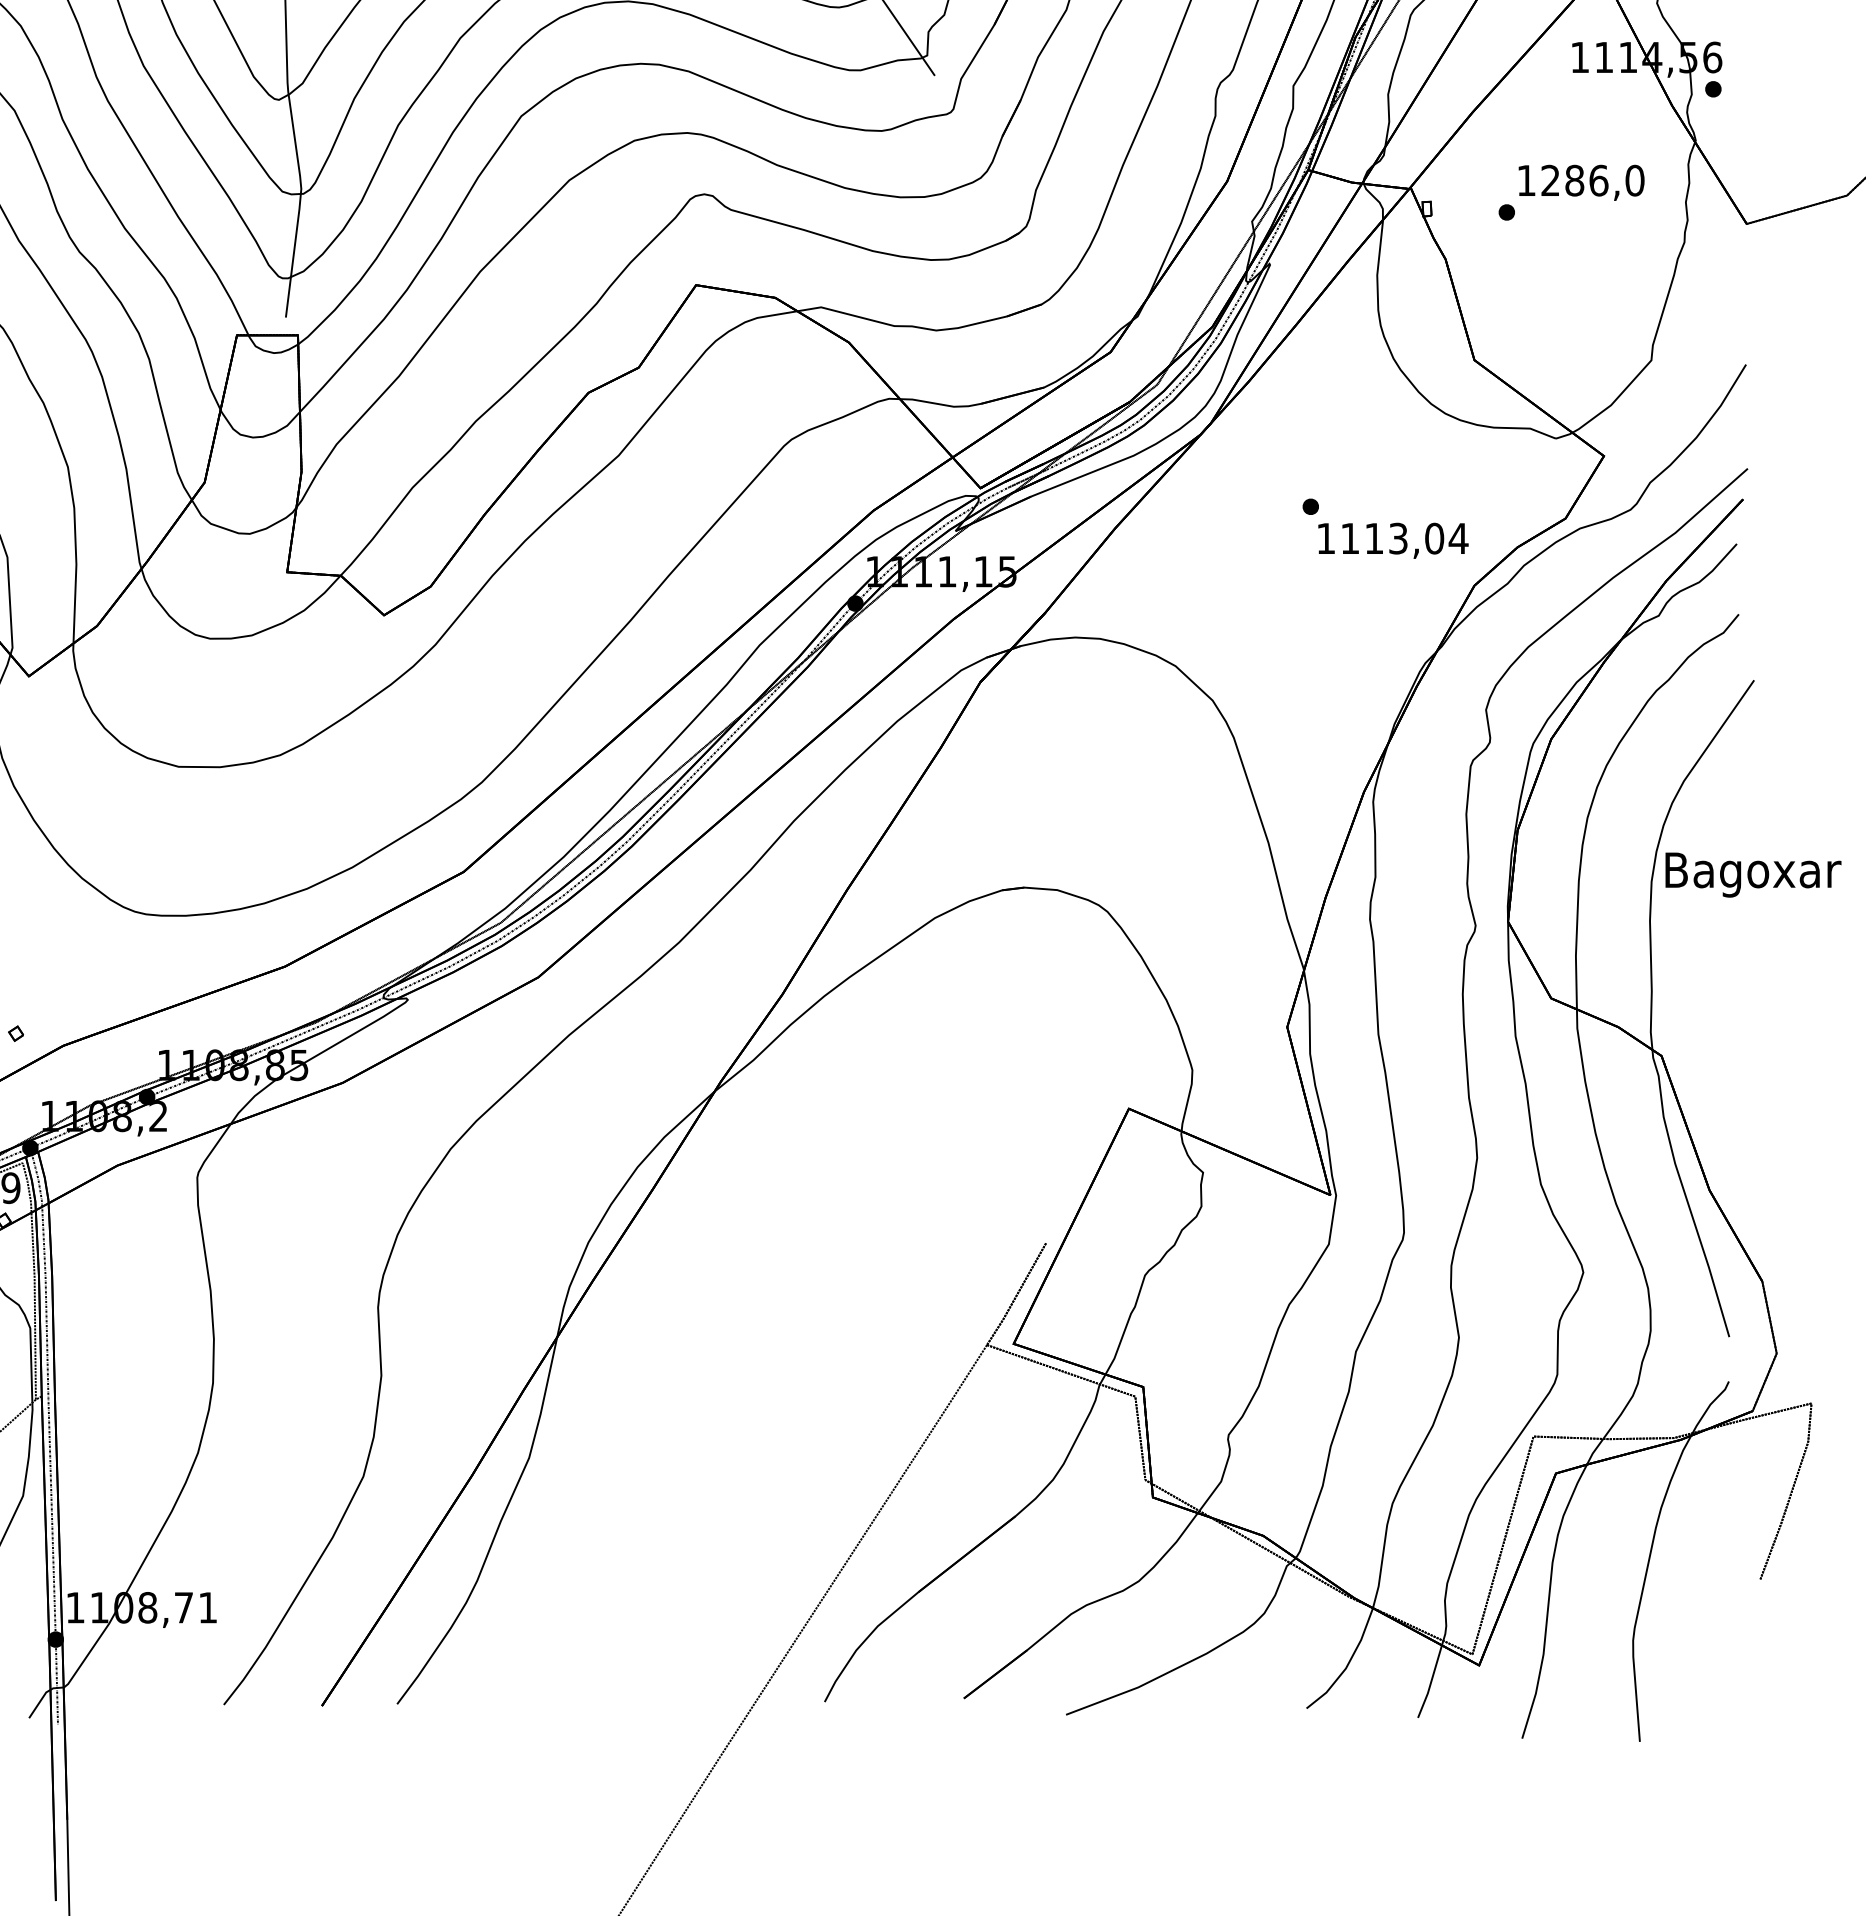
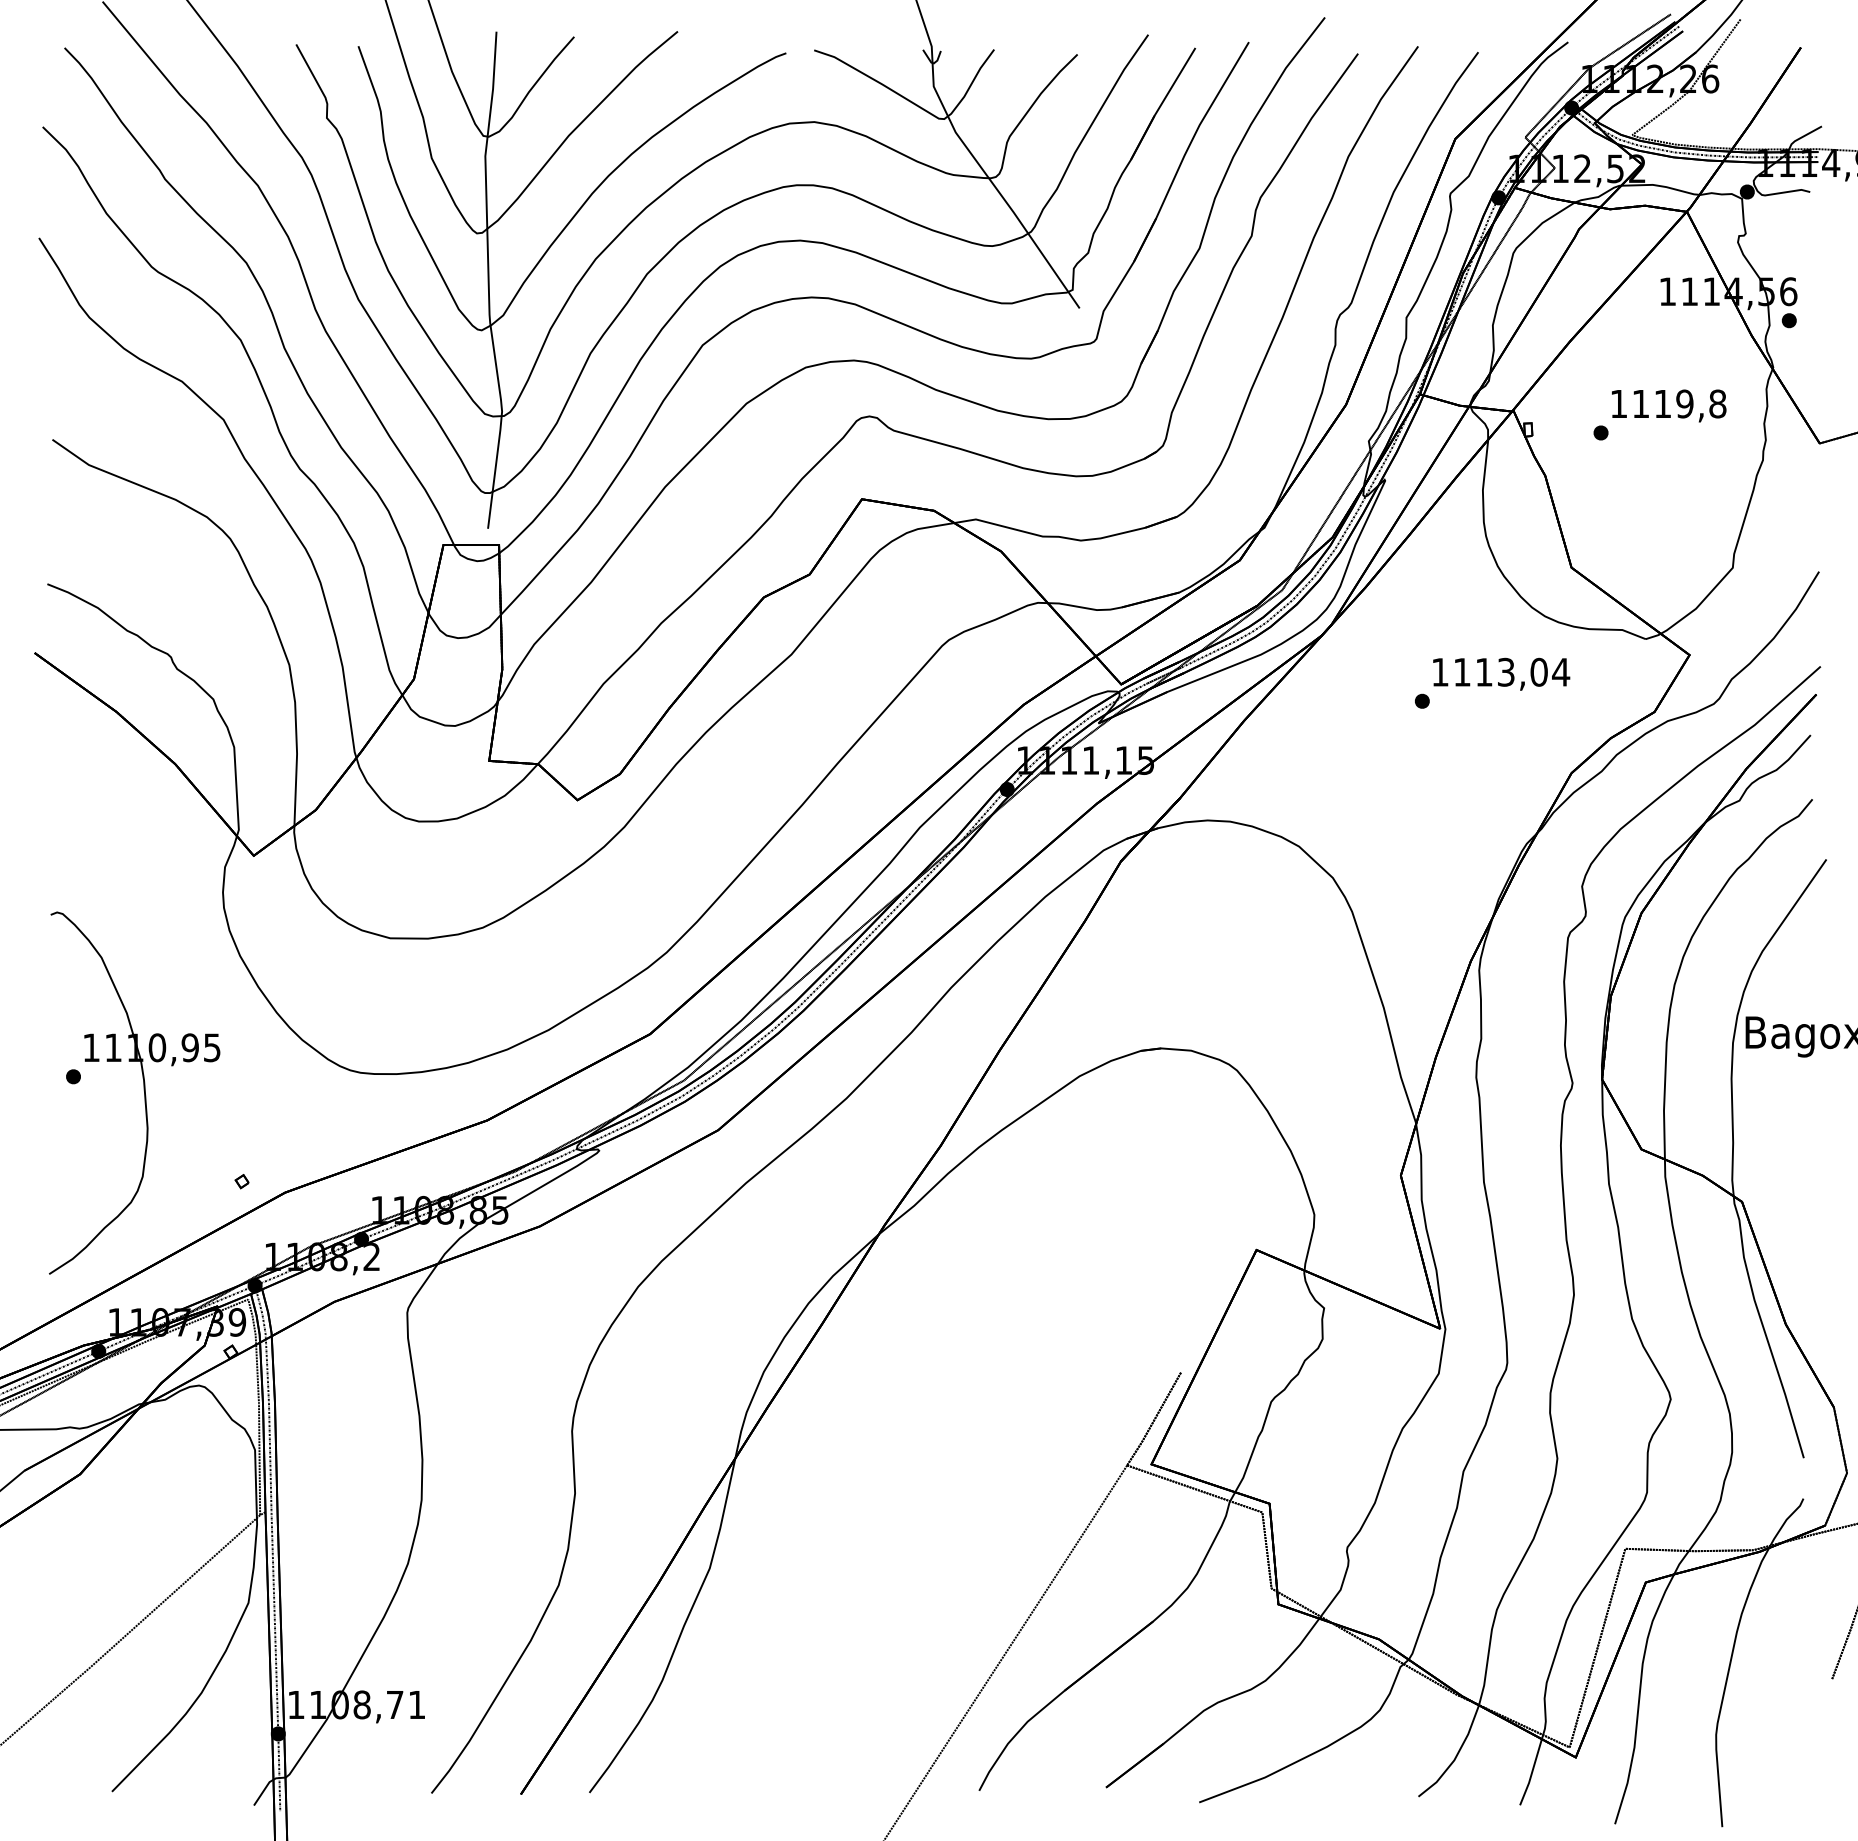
text: (1592, 180) -> (1679, 403), 1286,0 -> 1119,8
text: (1393, 539) -> (1501, 673), moved

